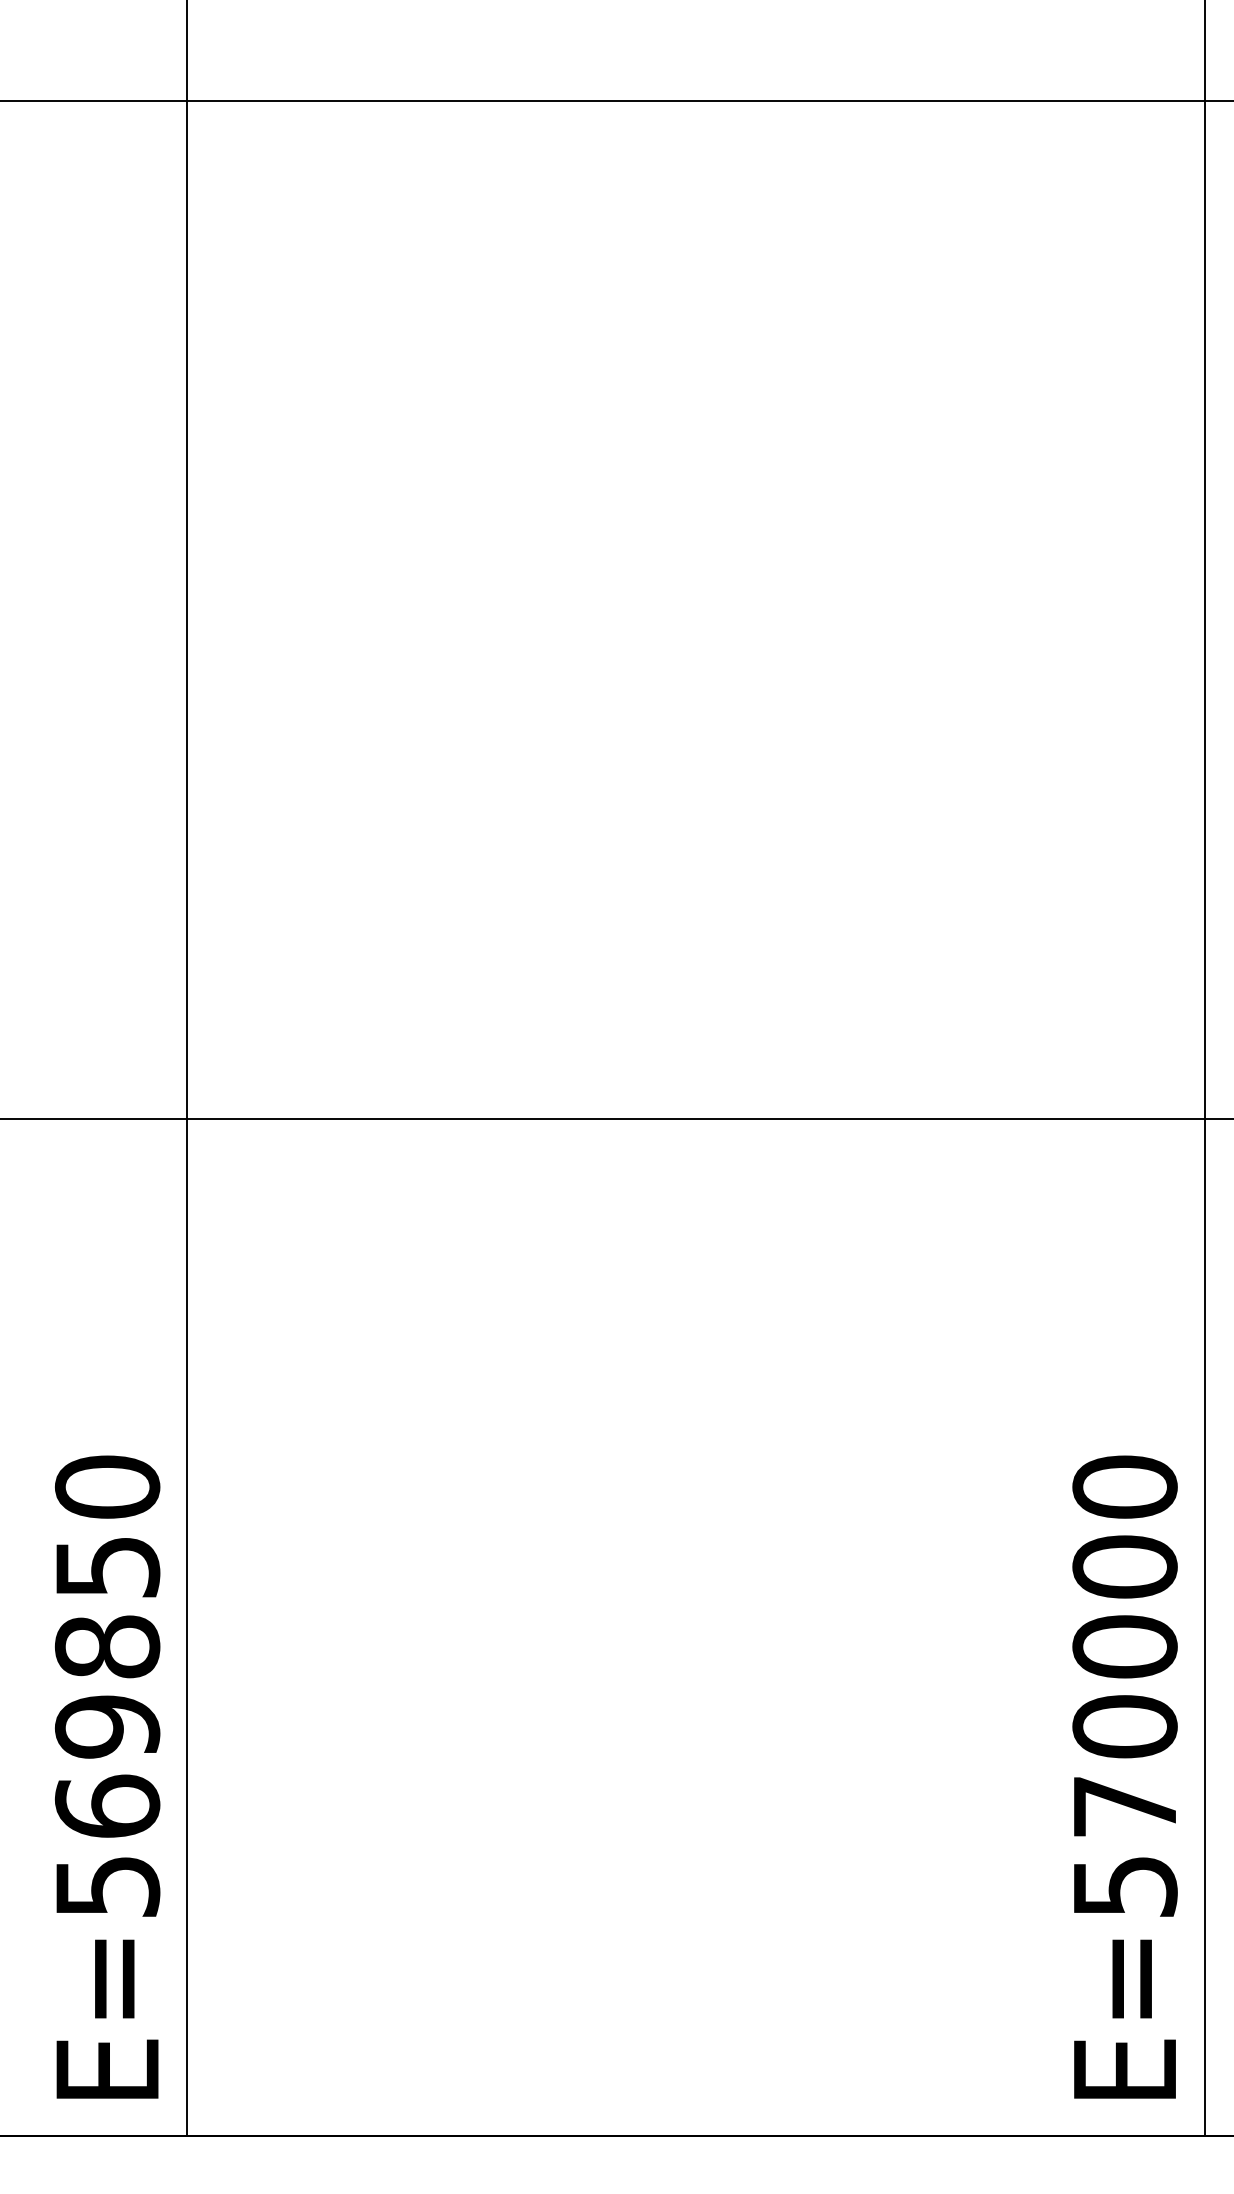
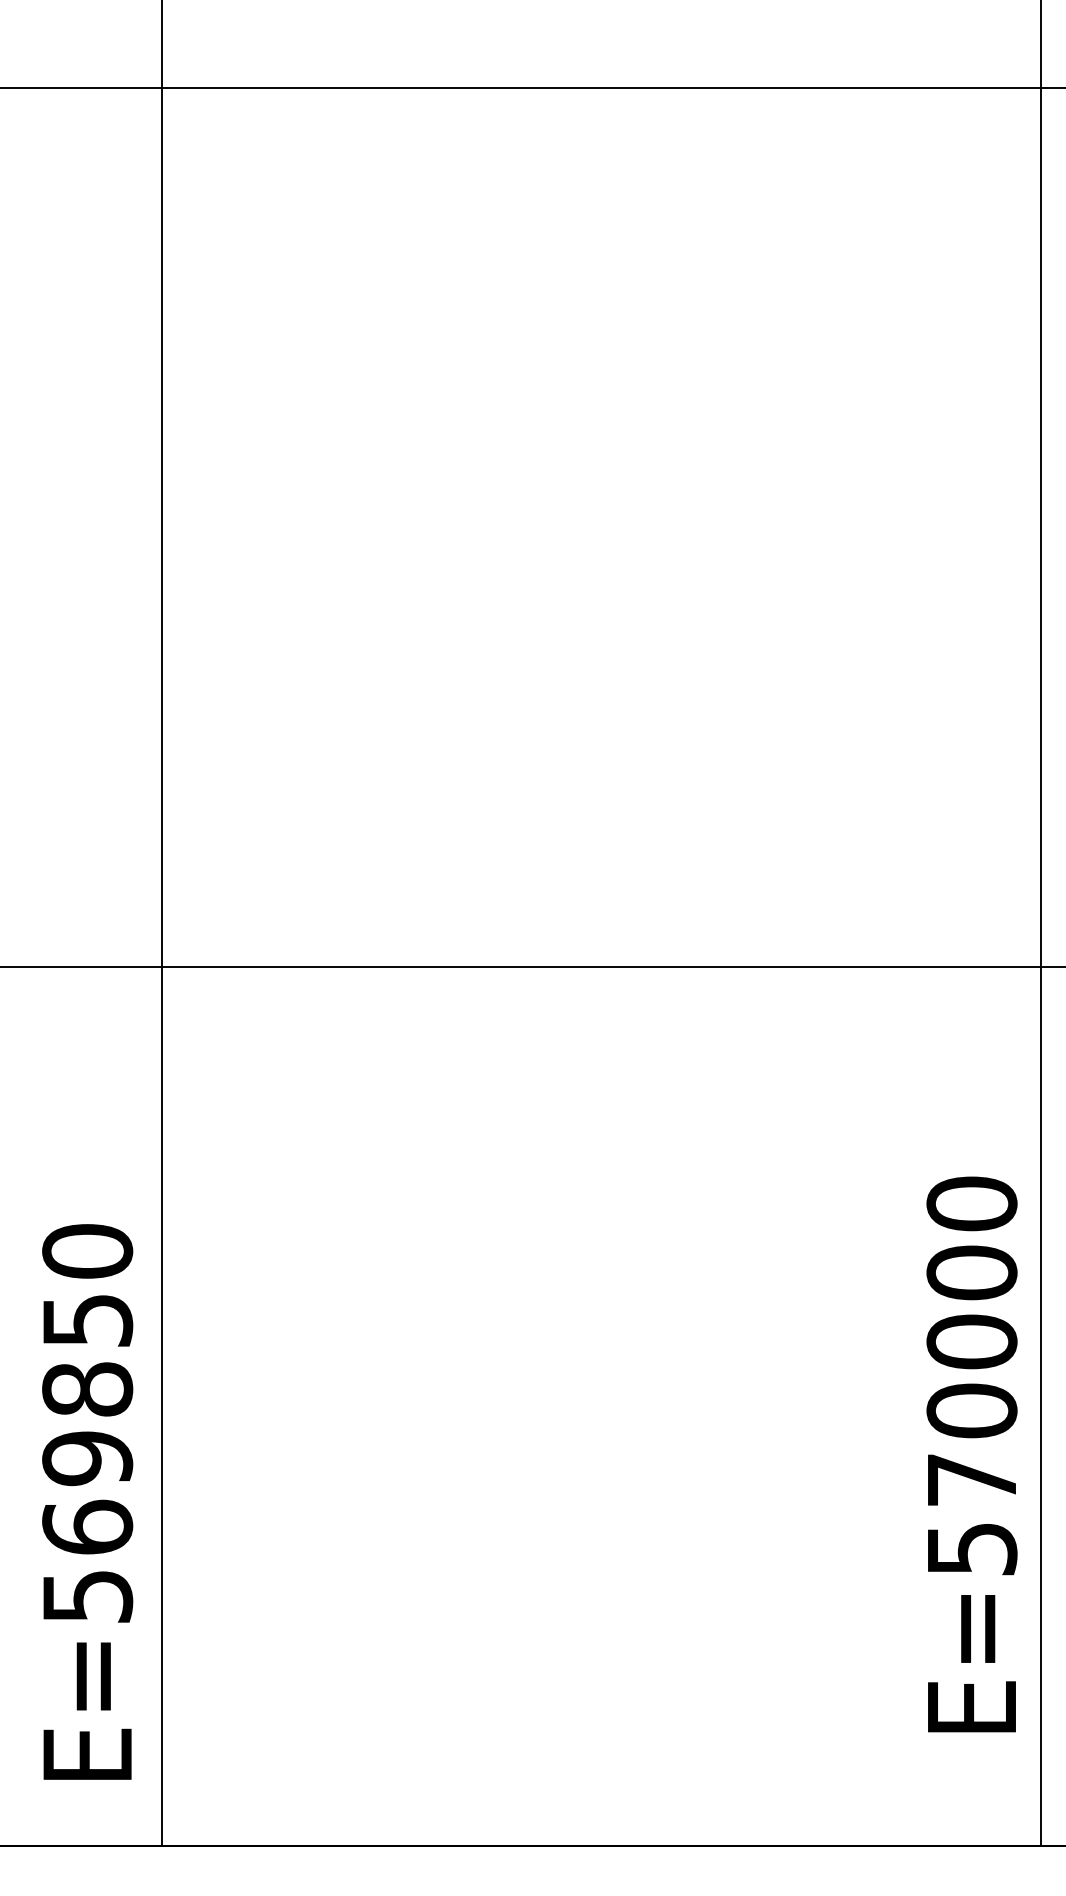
text: (107, 1776) -> (87, 1501), moved
text: (1124, 1776) -> (971, 1453), moved

